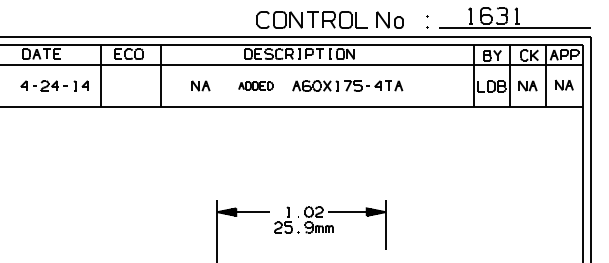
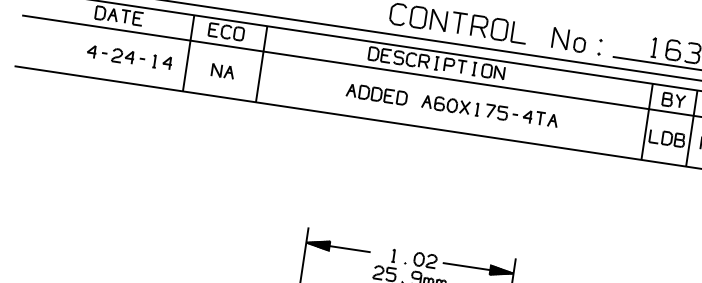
part: (389, 19) -> (568, 39), moved
part: (200, 85) -> (222, 70), moved
part: (255, 85) -> (376, 93), size x1.43

